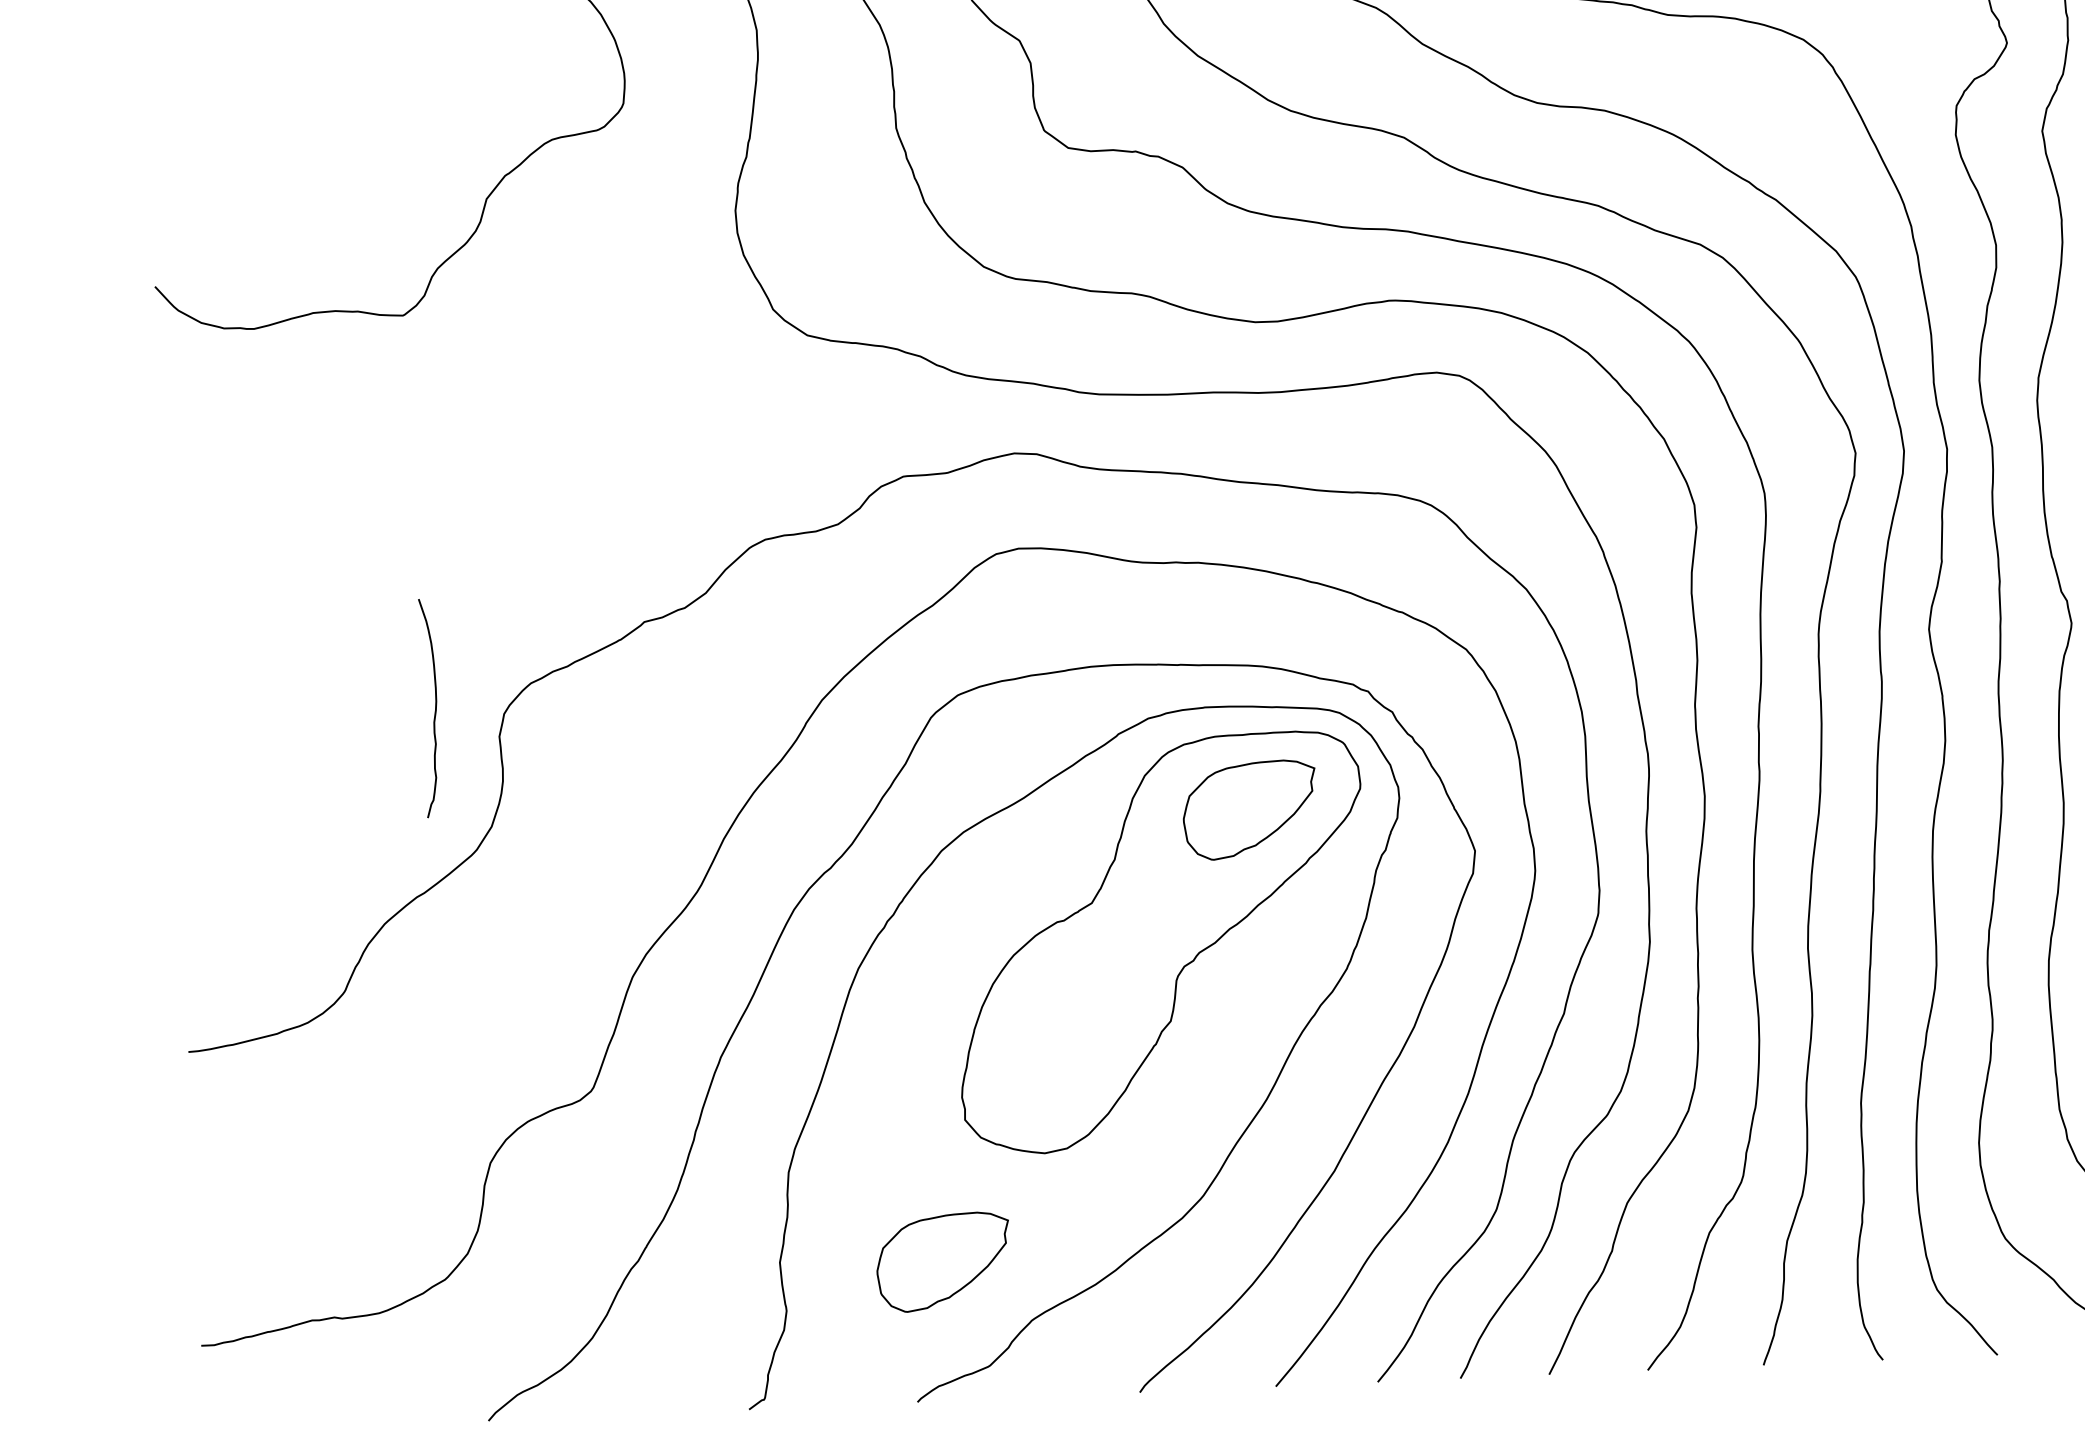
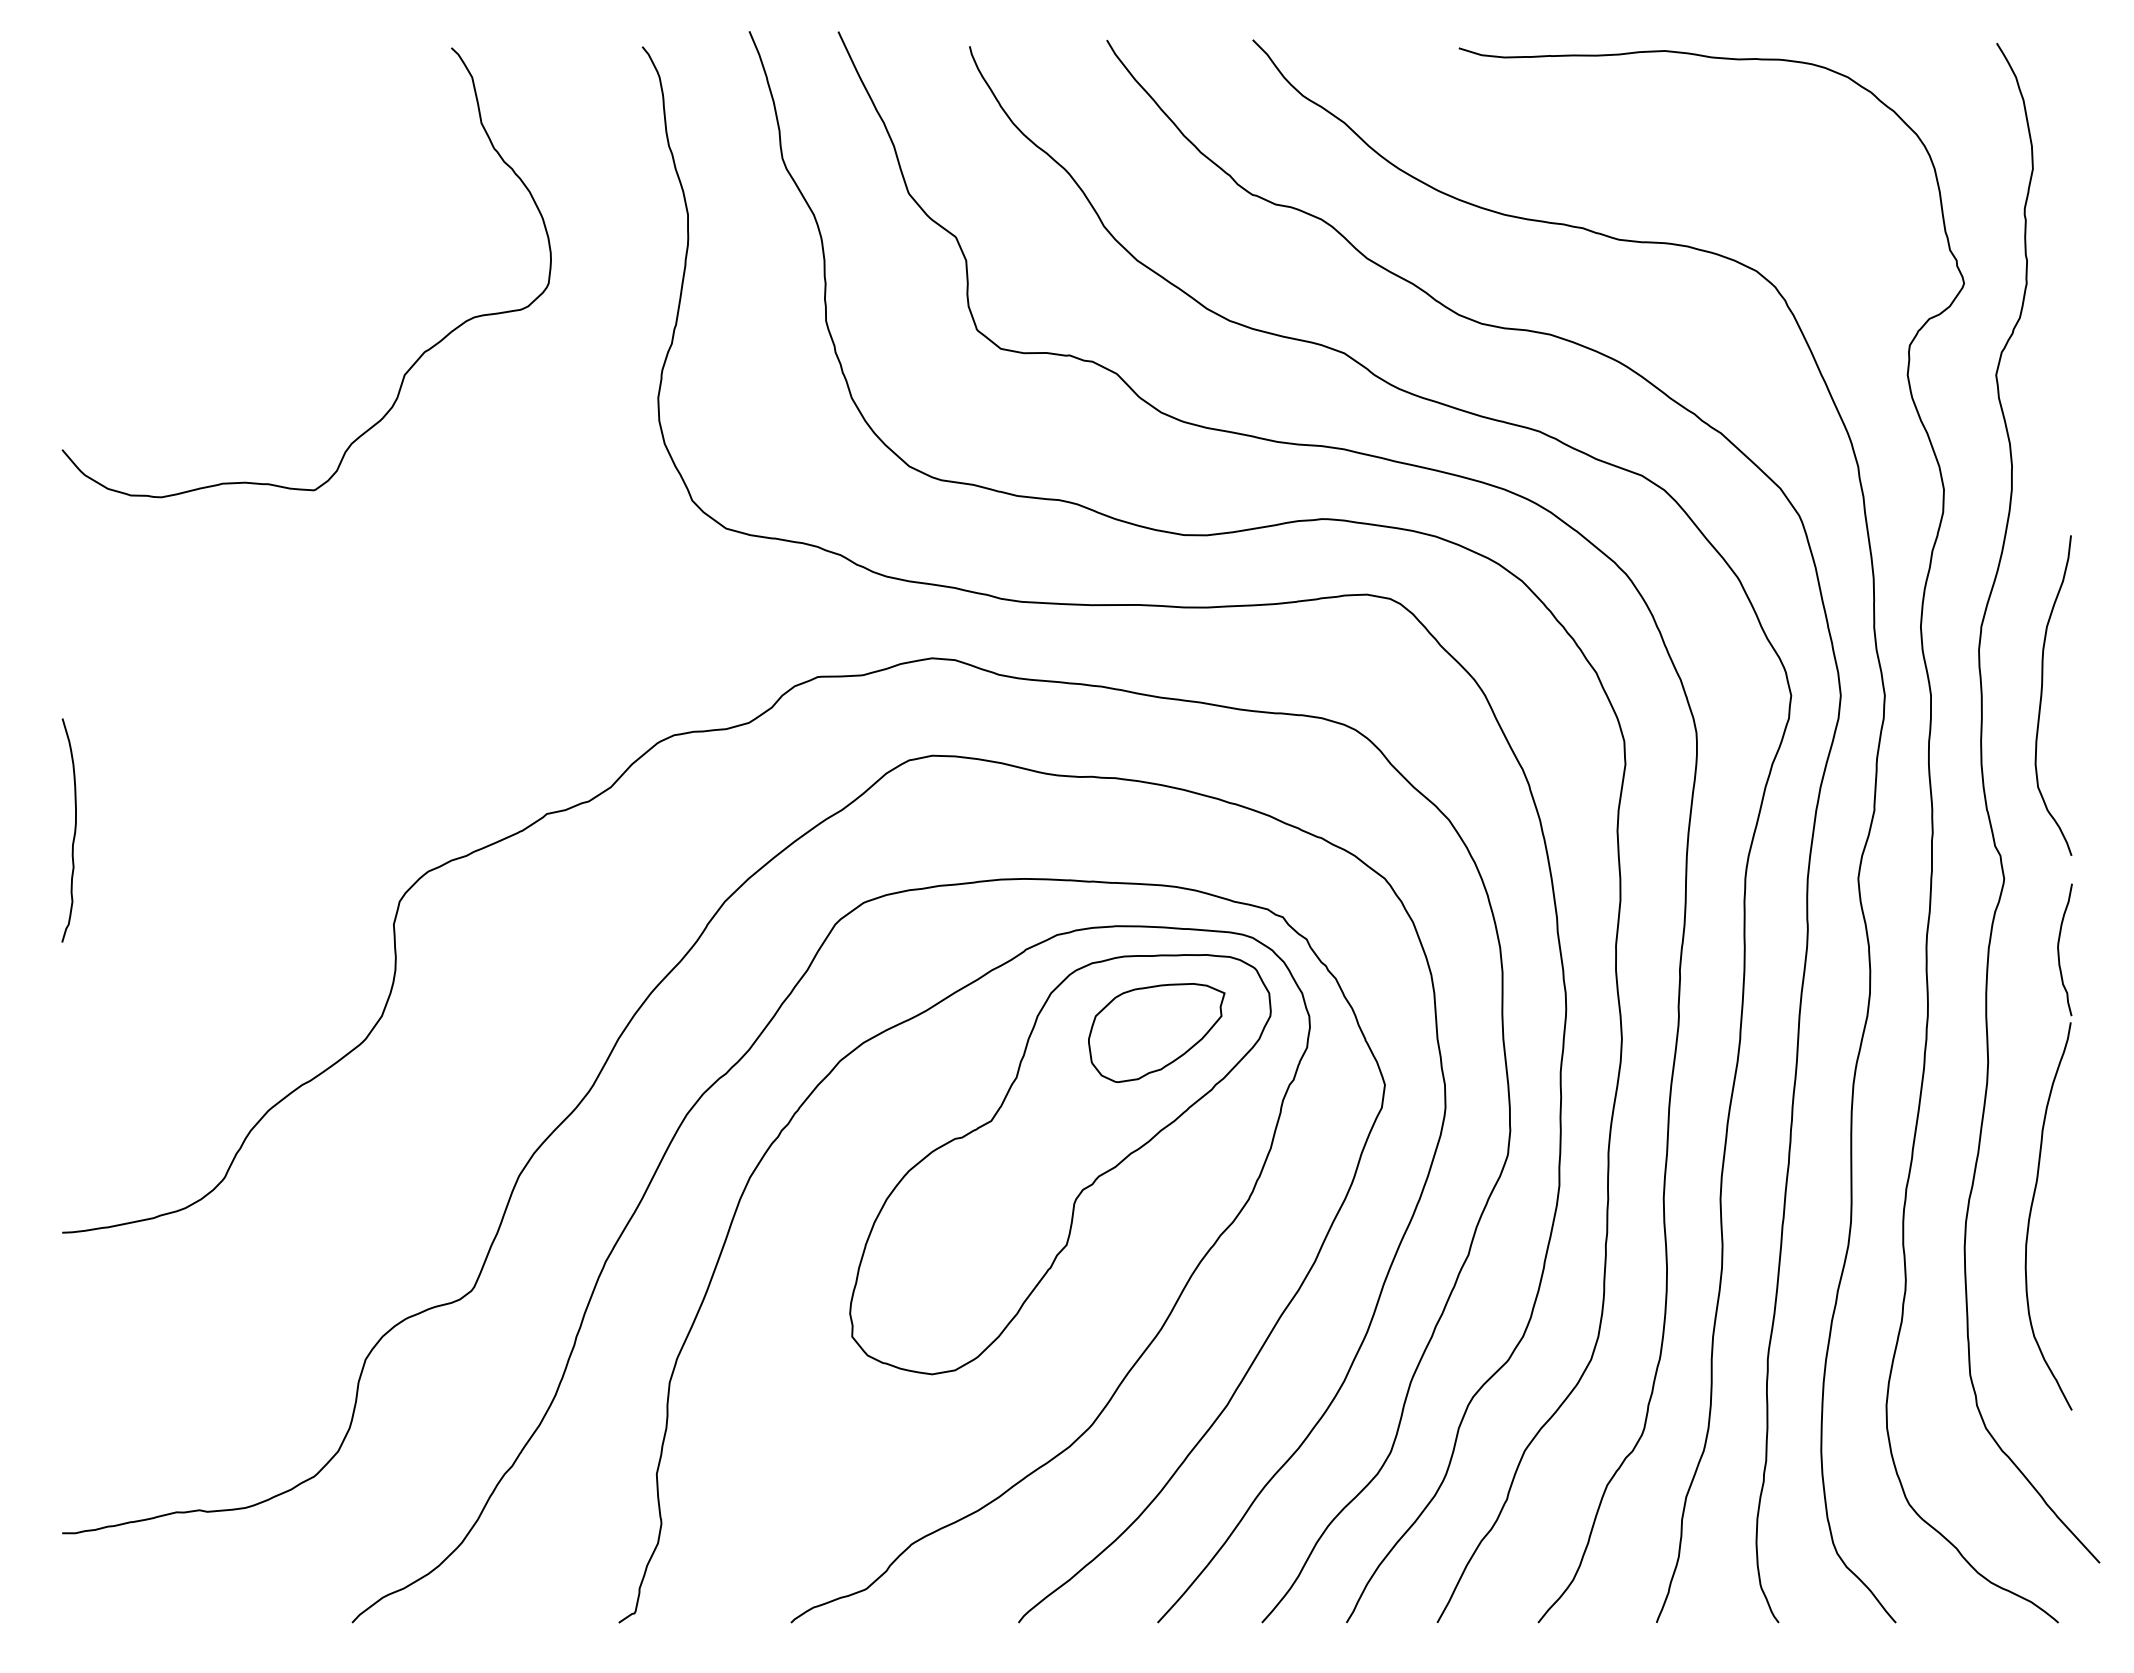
curve: (435, 708) -> (74, 830), moved
part: (943, 1262) -> (823, 1481), removed

